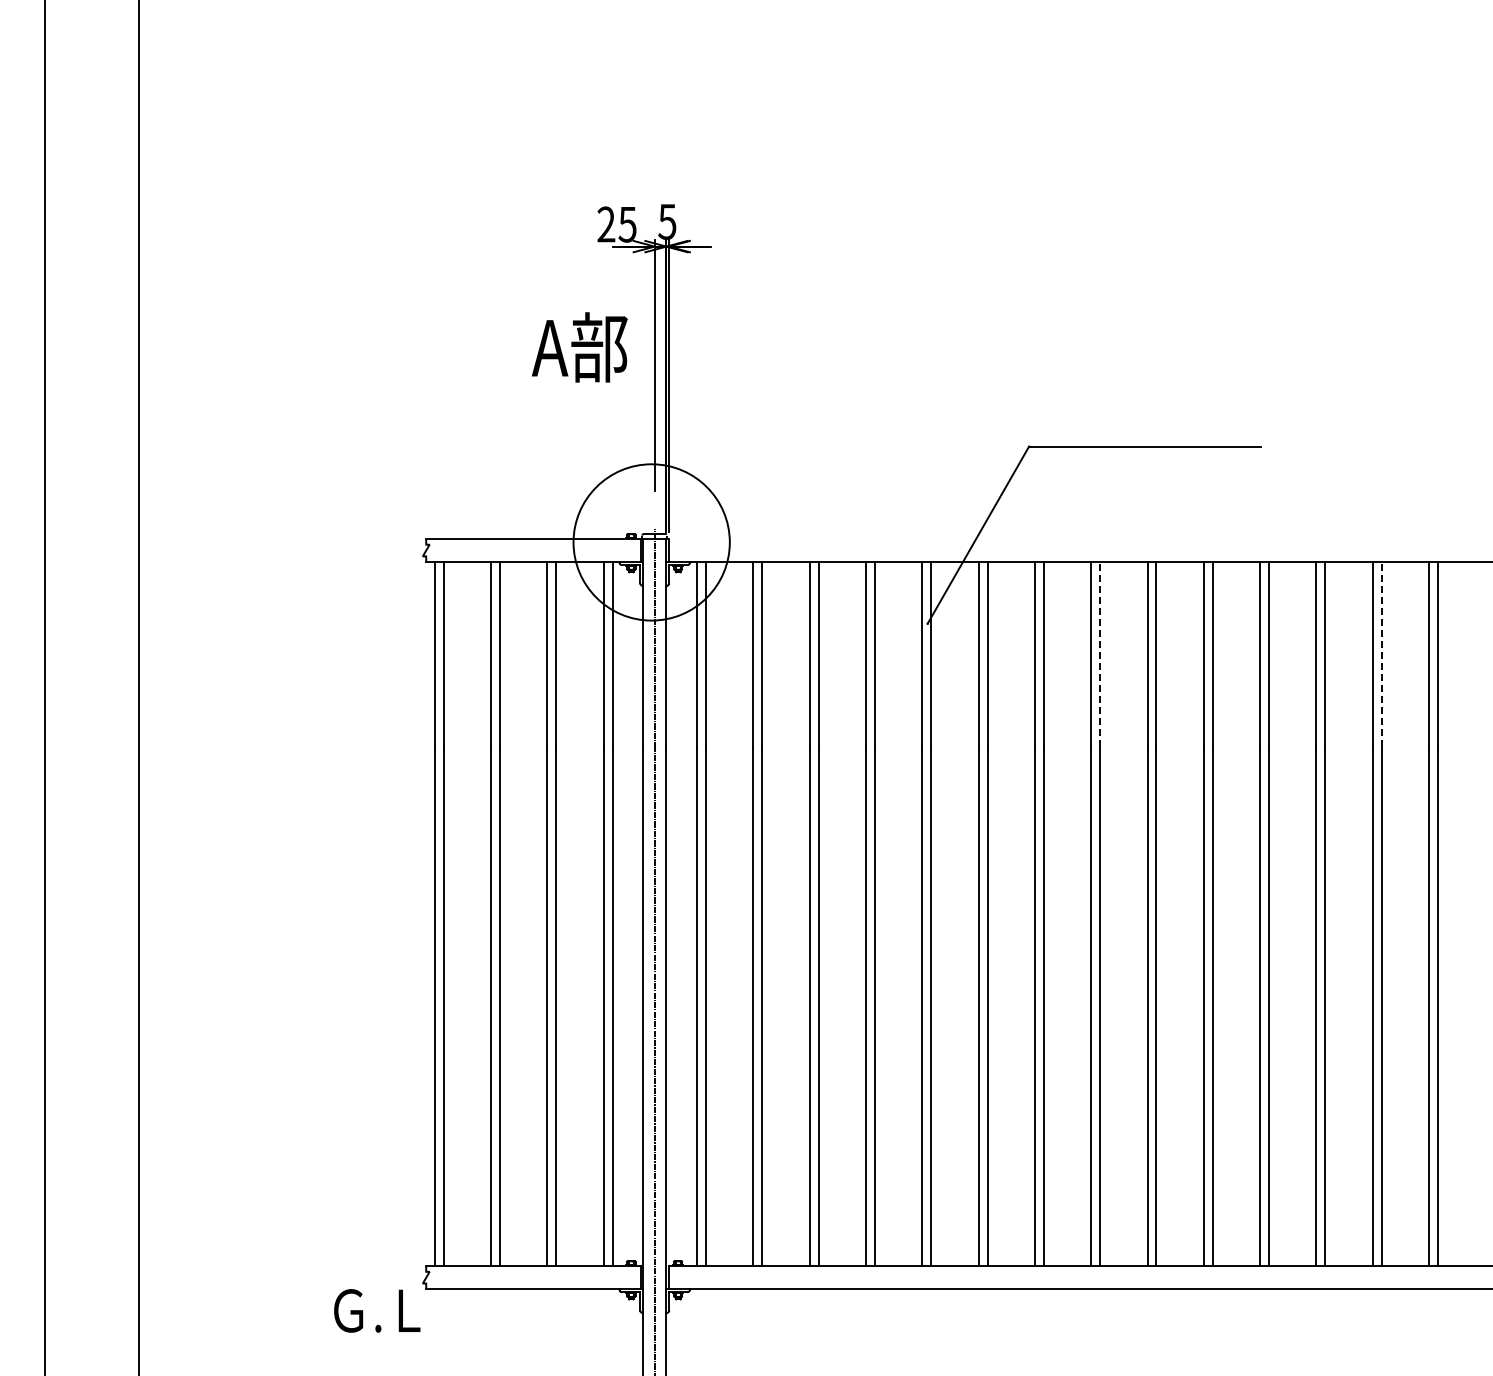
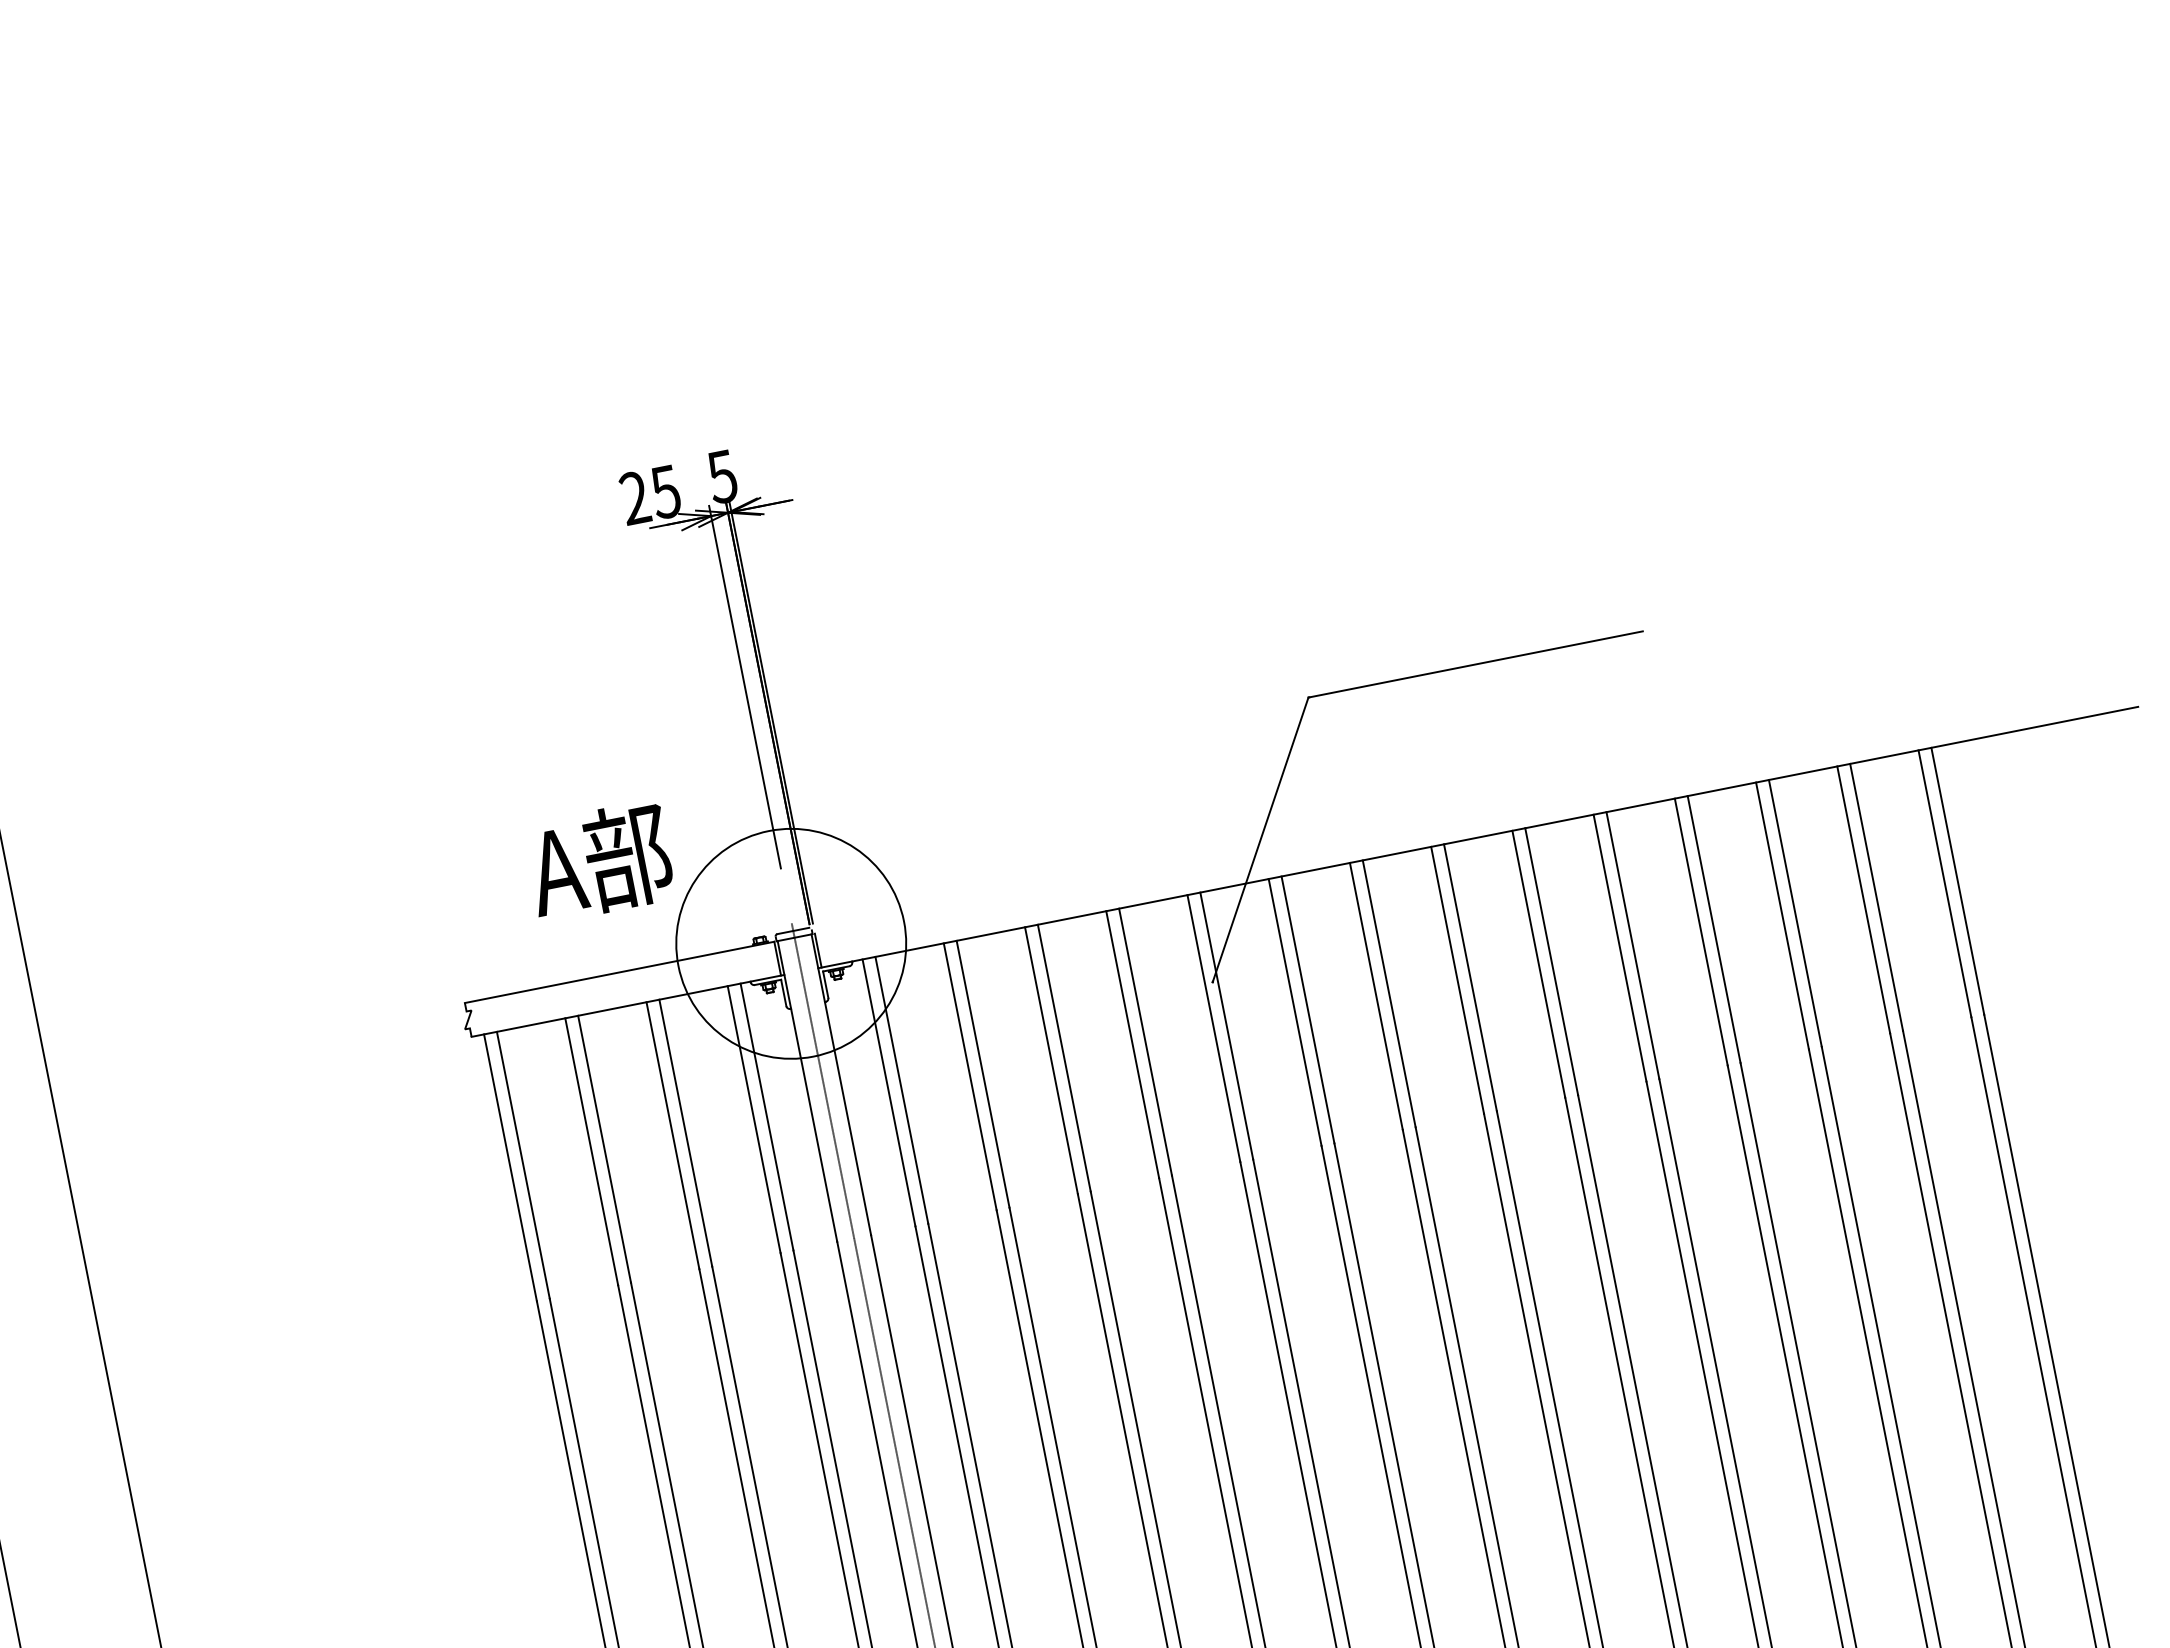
text: (579, 347) -> (599, 861), moved
line: (1100, 654) -> (1470, 977), dashed -> solid
line: (1381, 654) -> (1876, 897), dashed -> solid

